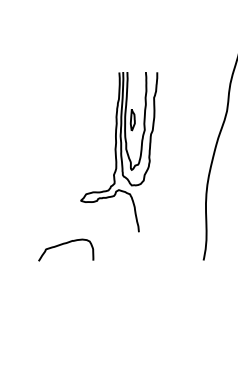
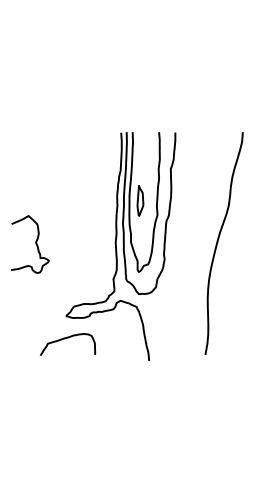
curve: (33, 150) -> (35, 244), added
part: (118, 152) -> (120, 246), size x1.43

